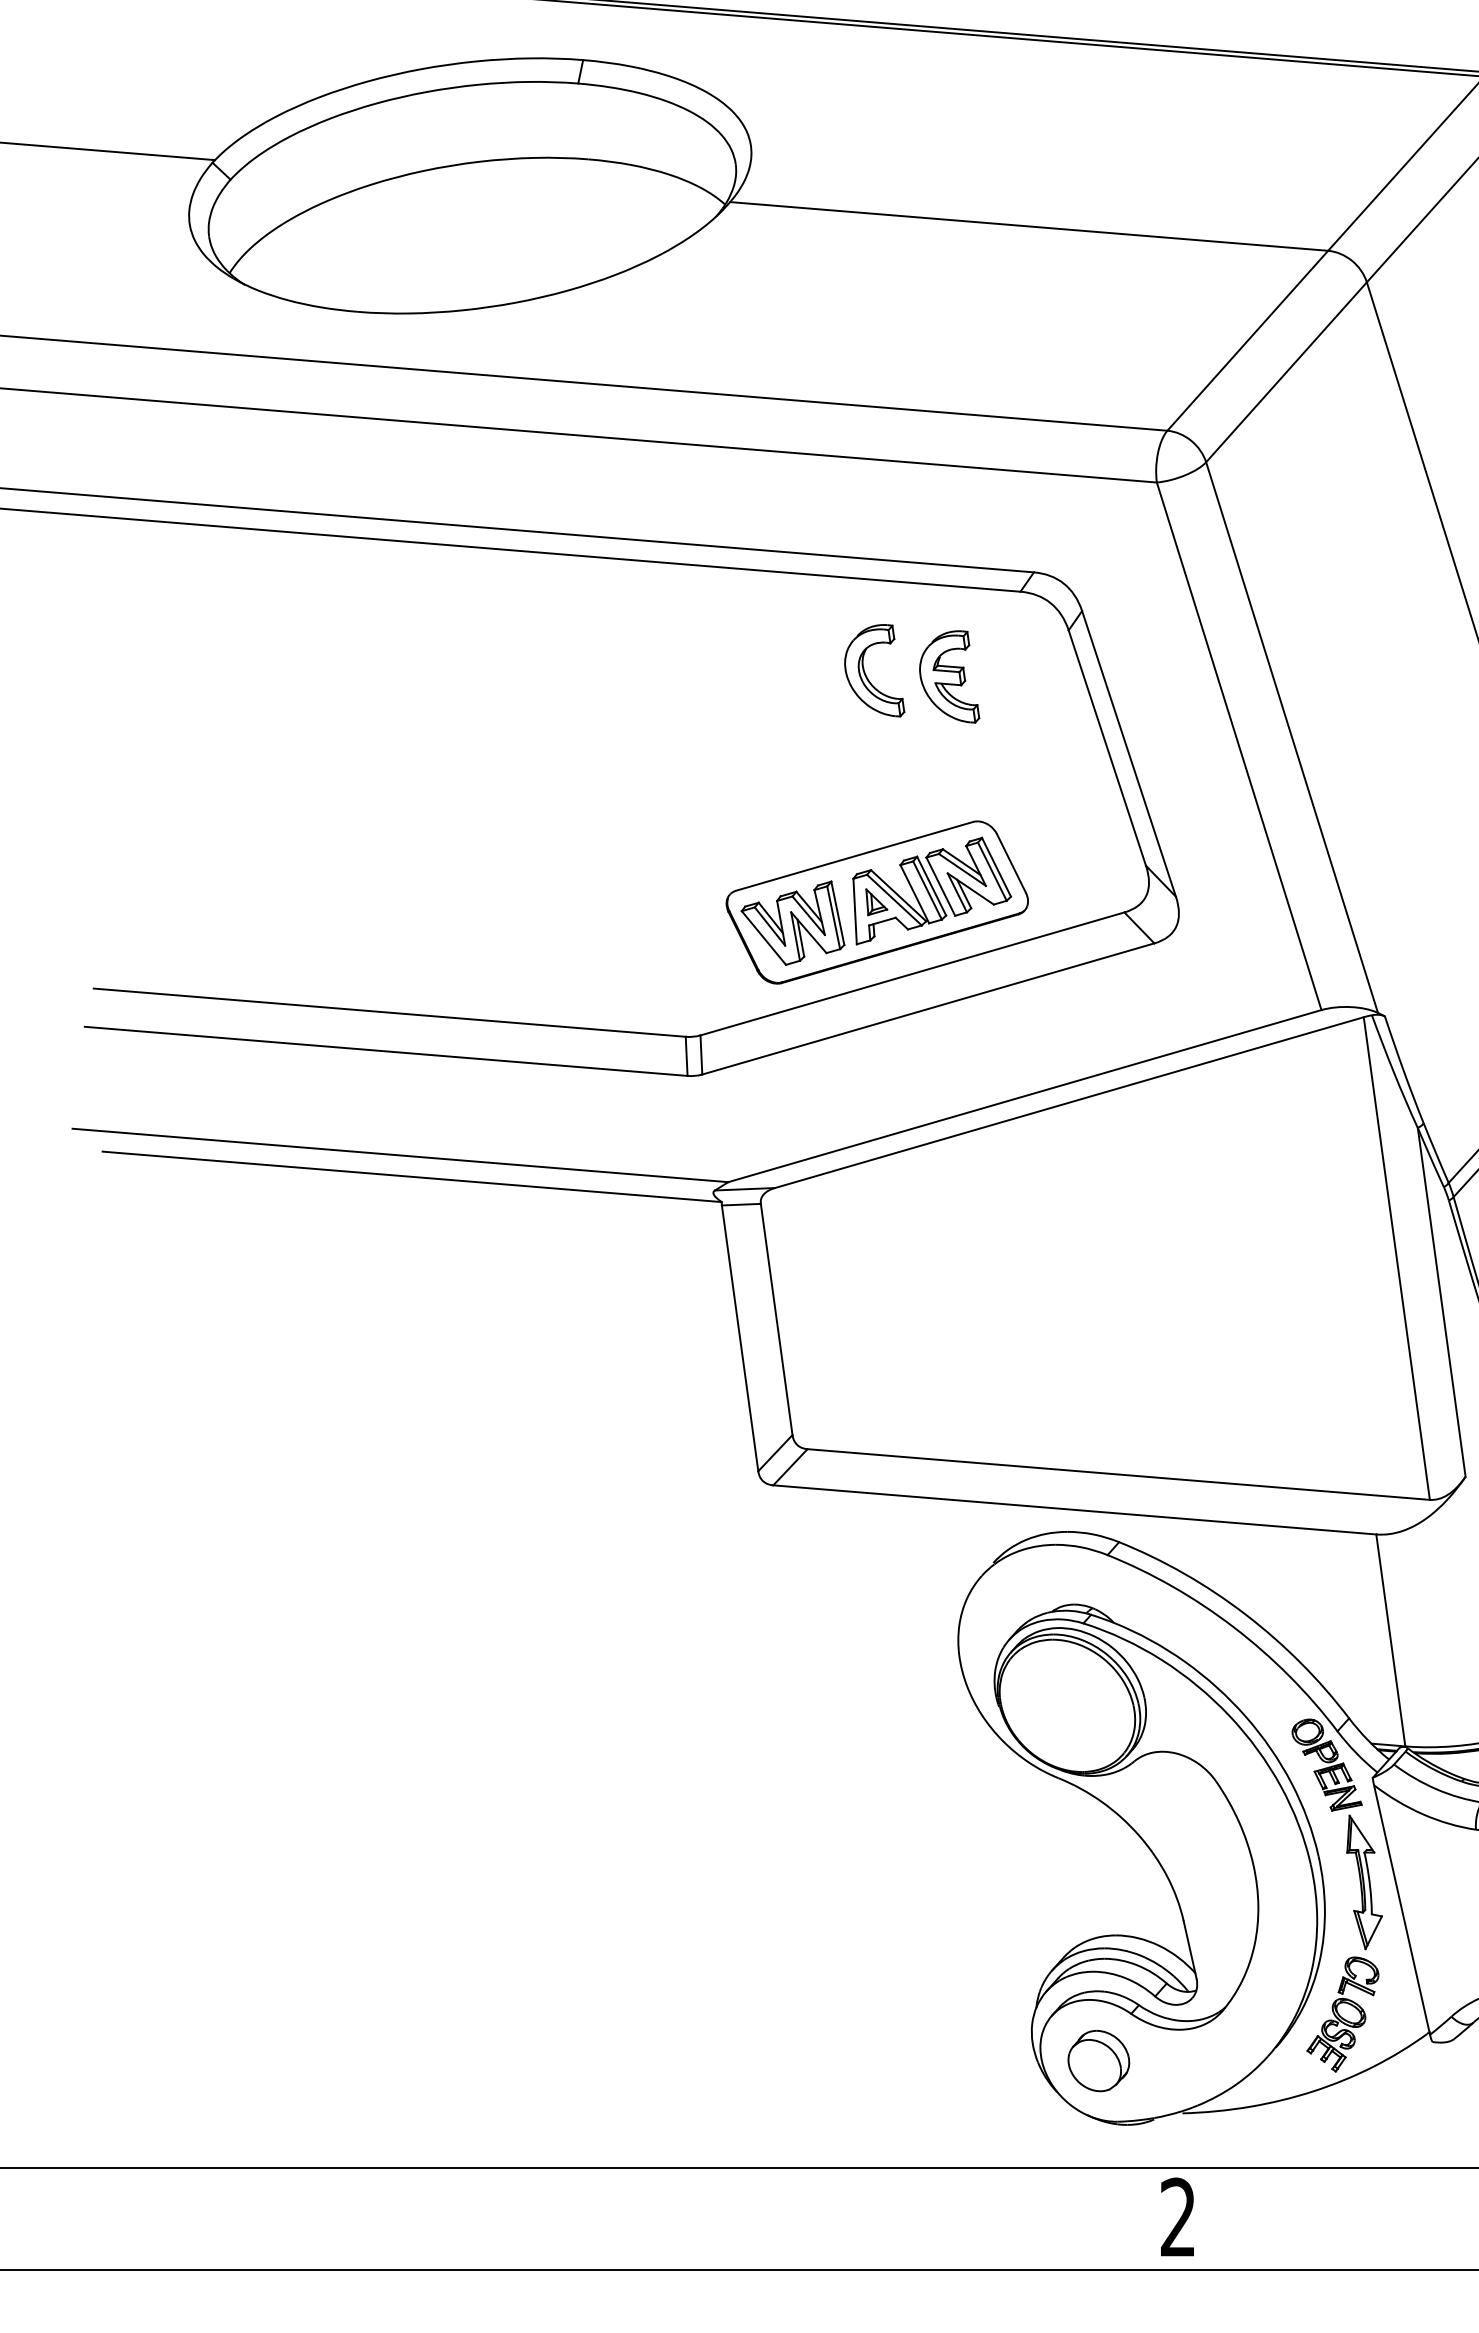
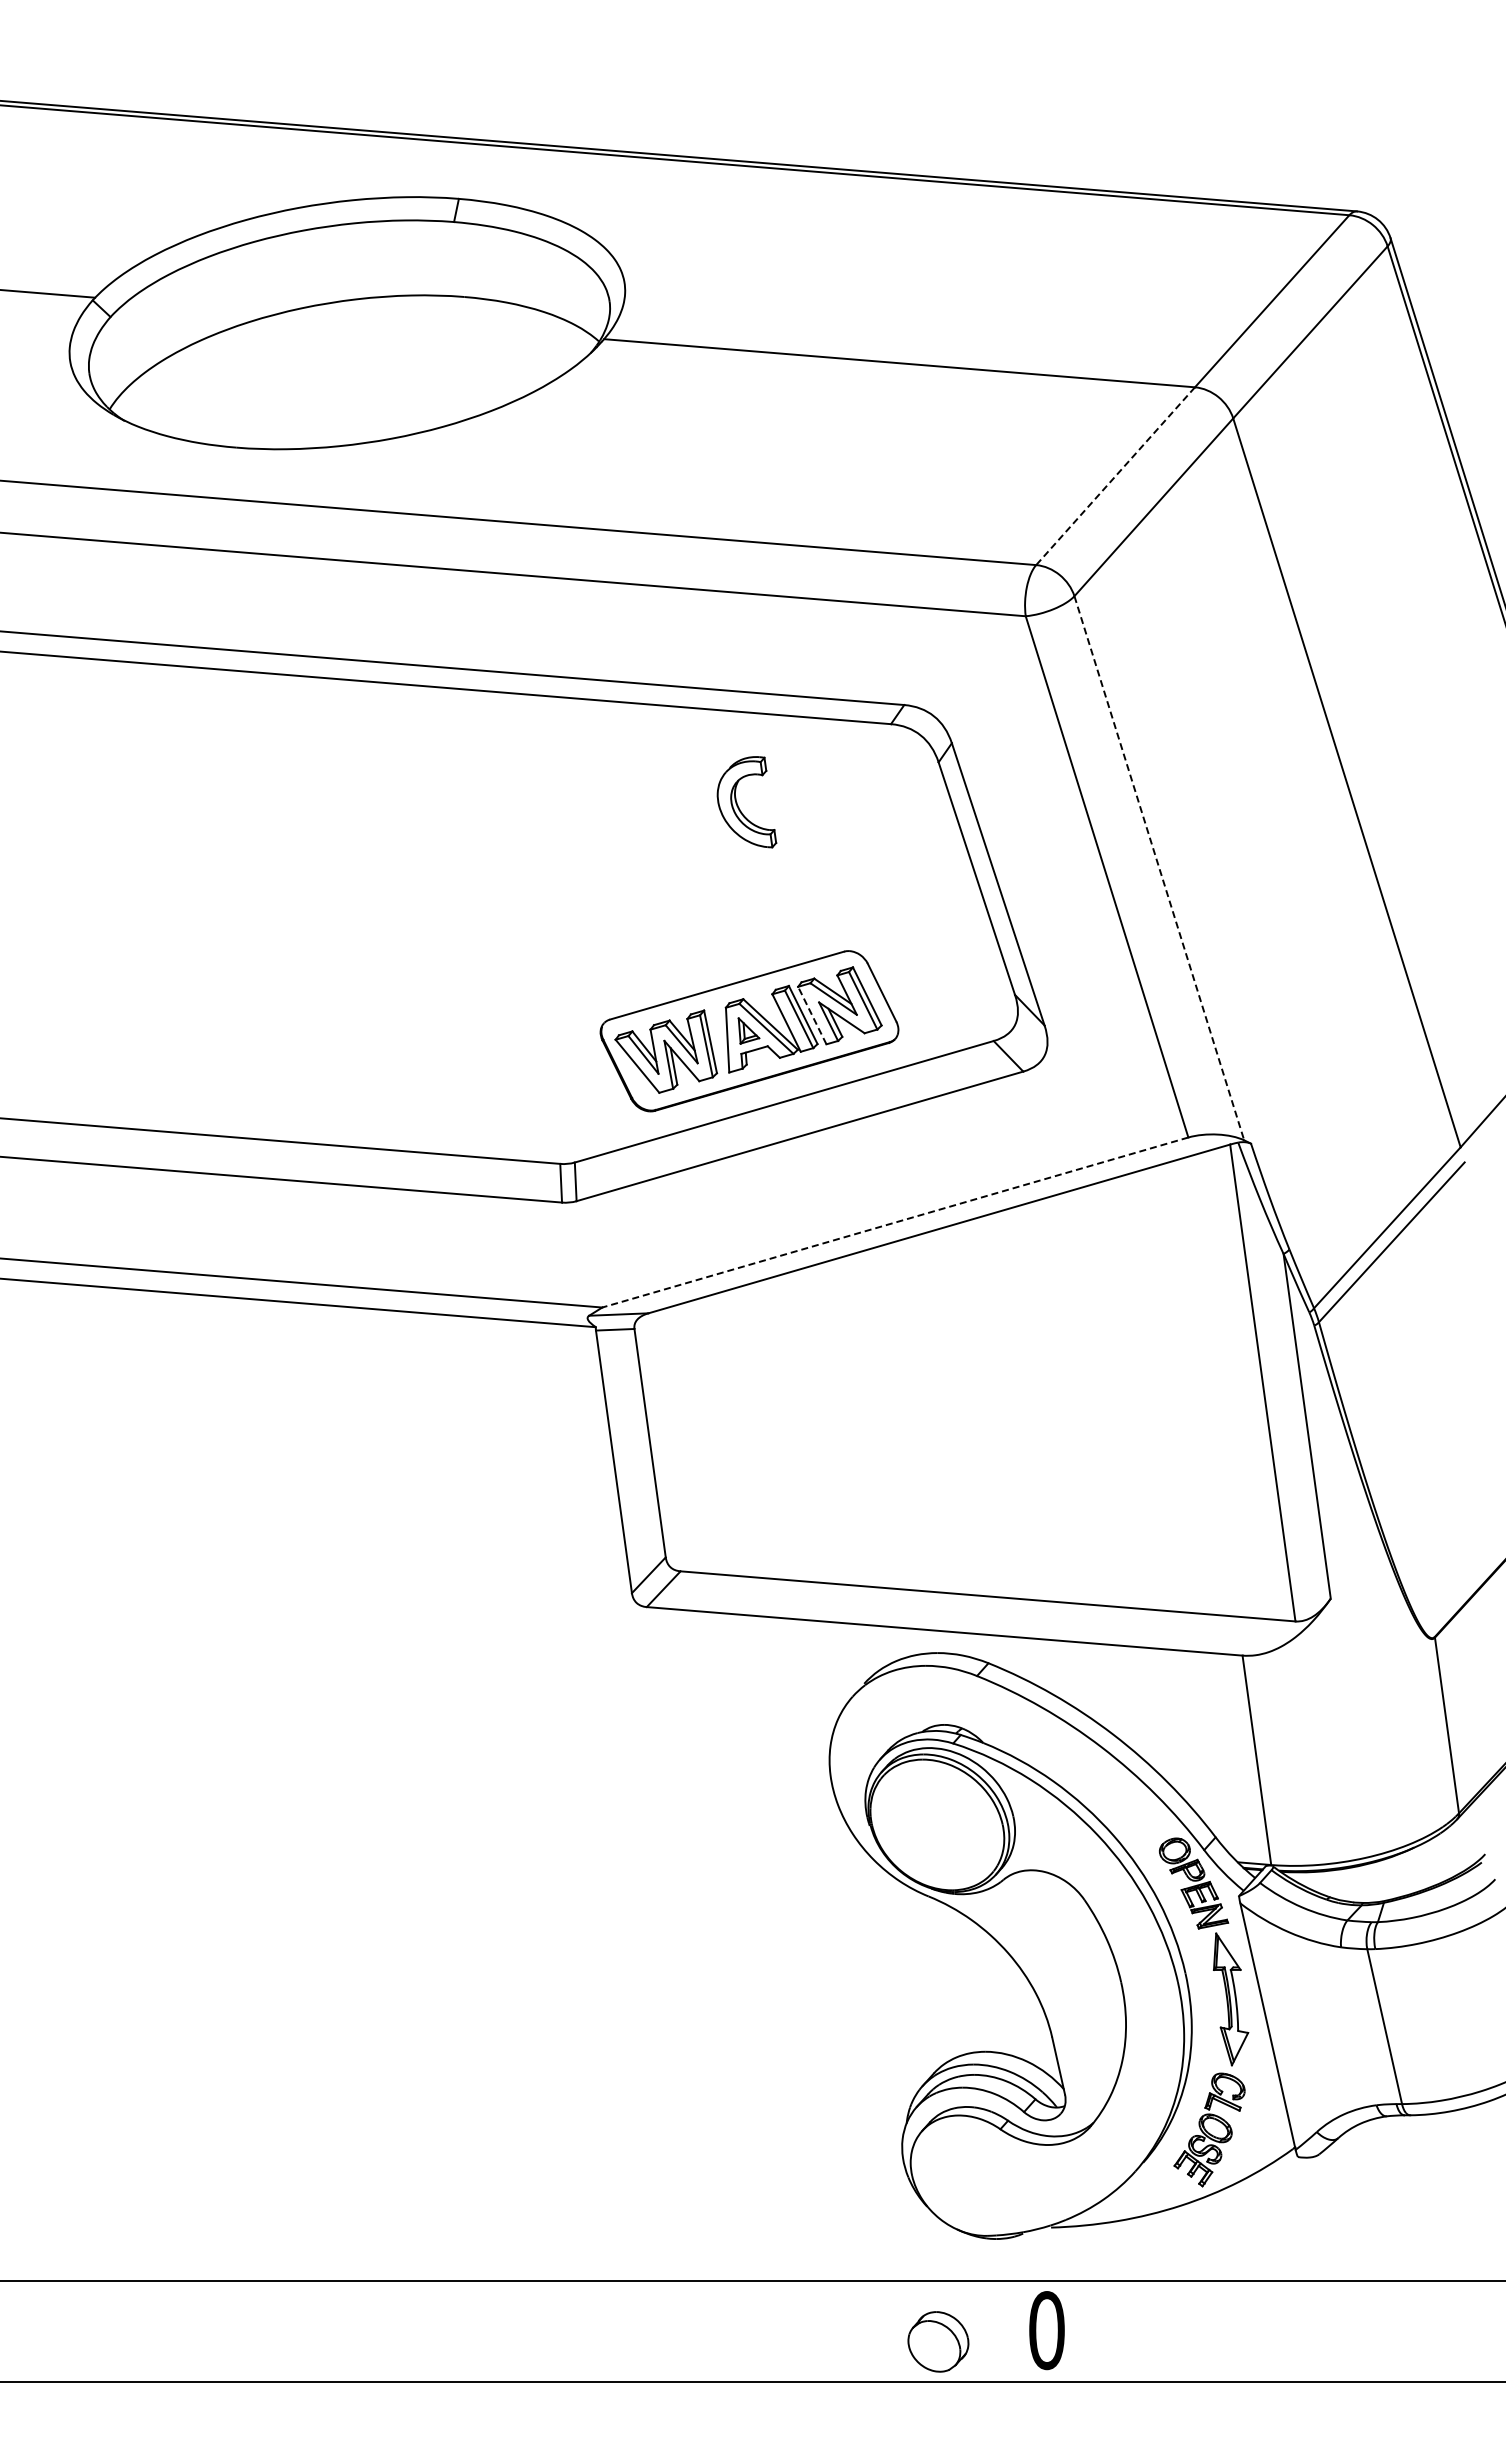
line: (1247, 341) -> (1115, 476), solid -> dashed
part: (949, 677) -> (820, 808), removed
line: (1292, 737) -> (1159, 868), solid -> dashed
line: (941, 886) -> (812, 1015), solid -> dashed
line: (1024, 1096) -> (894, 1222), solid -> dashed
part: (1098, 2060) -> (938, 2341), moved
text: (1177, 2217) -> (1046, 2330), 2 -> 0

